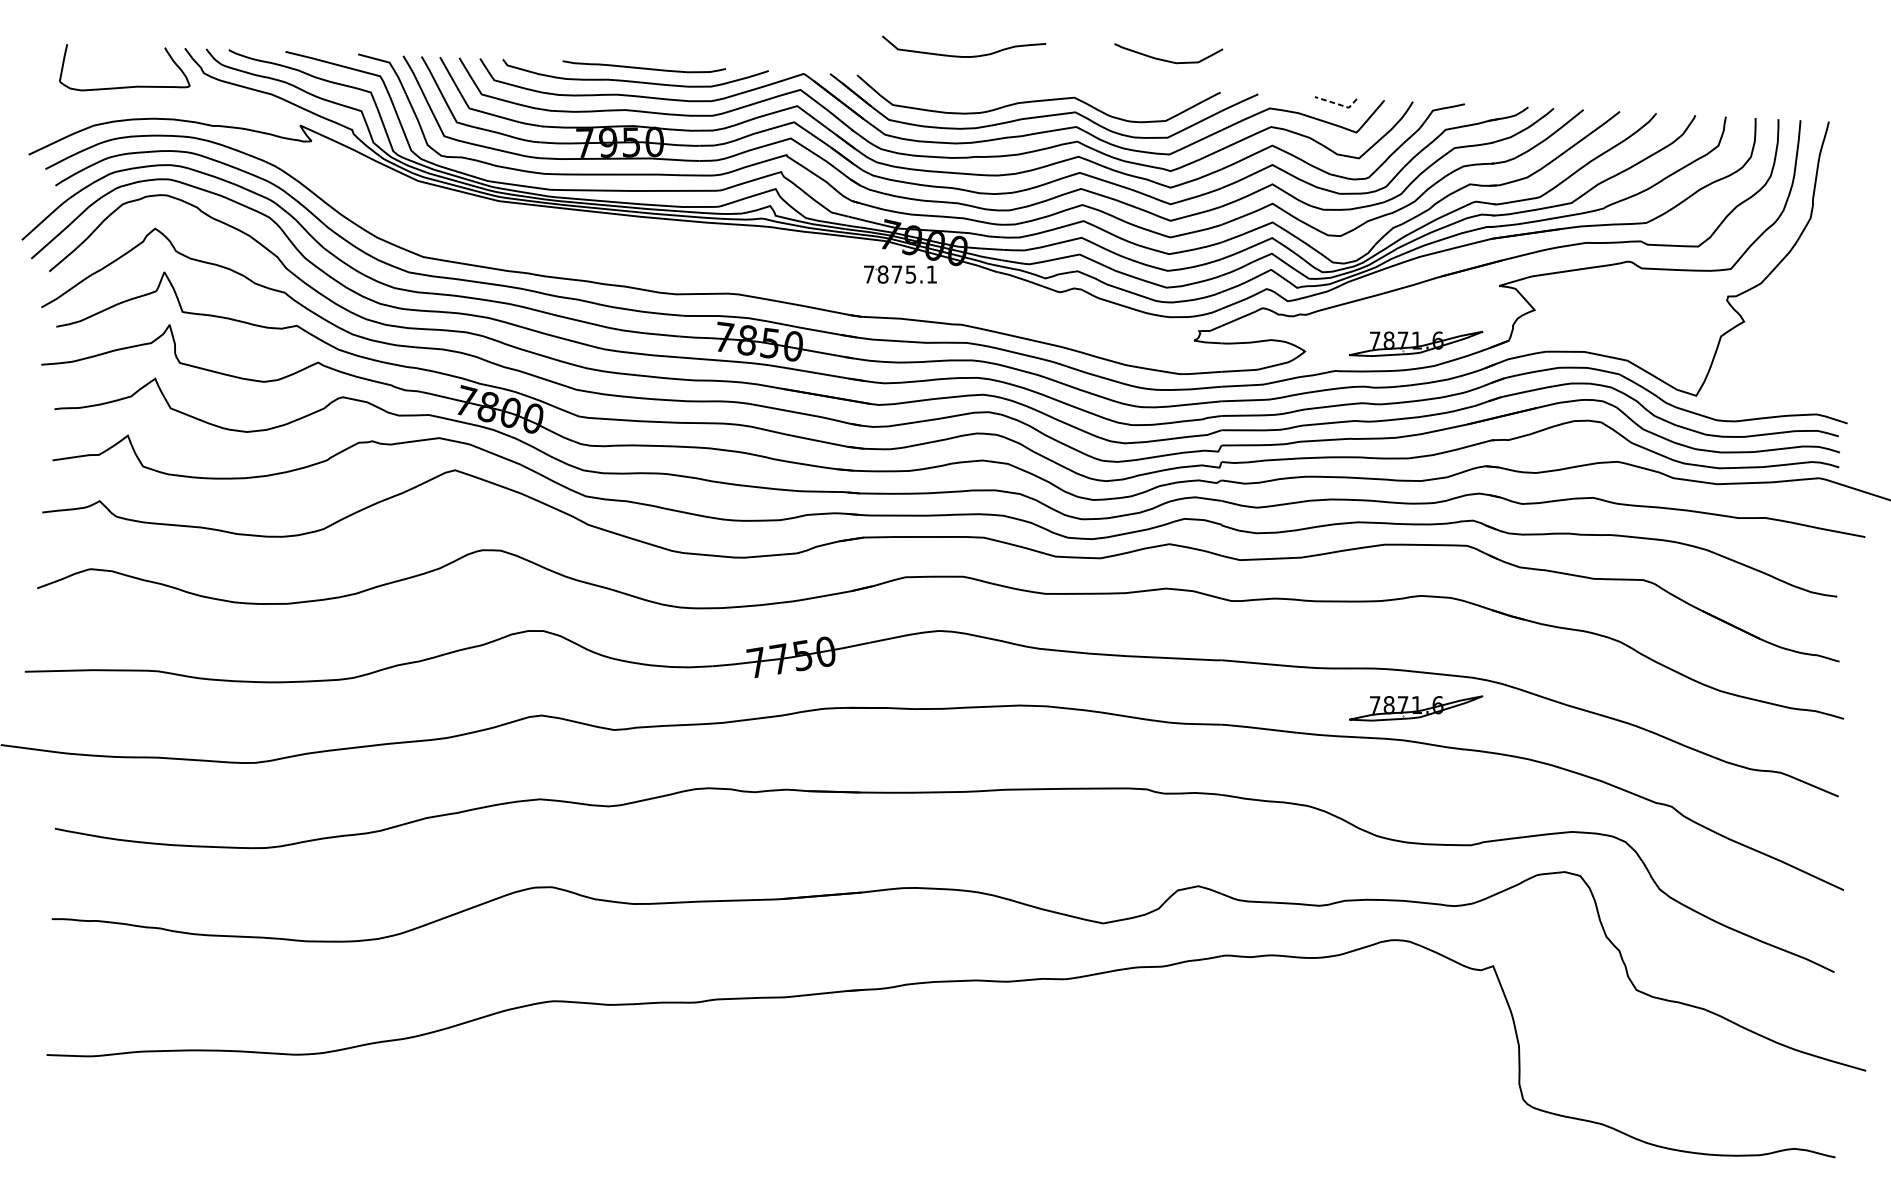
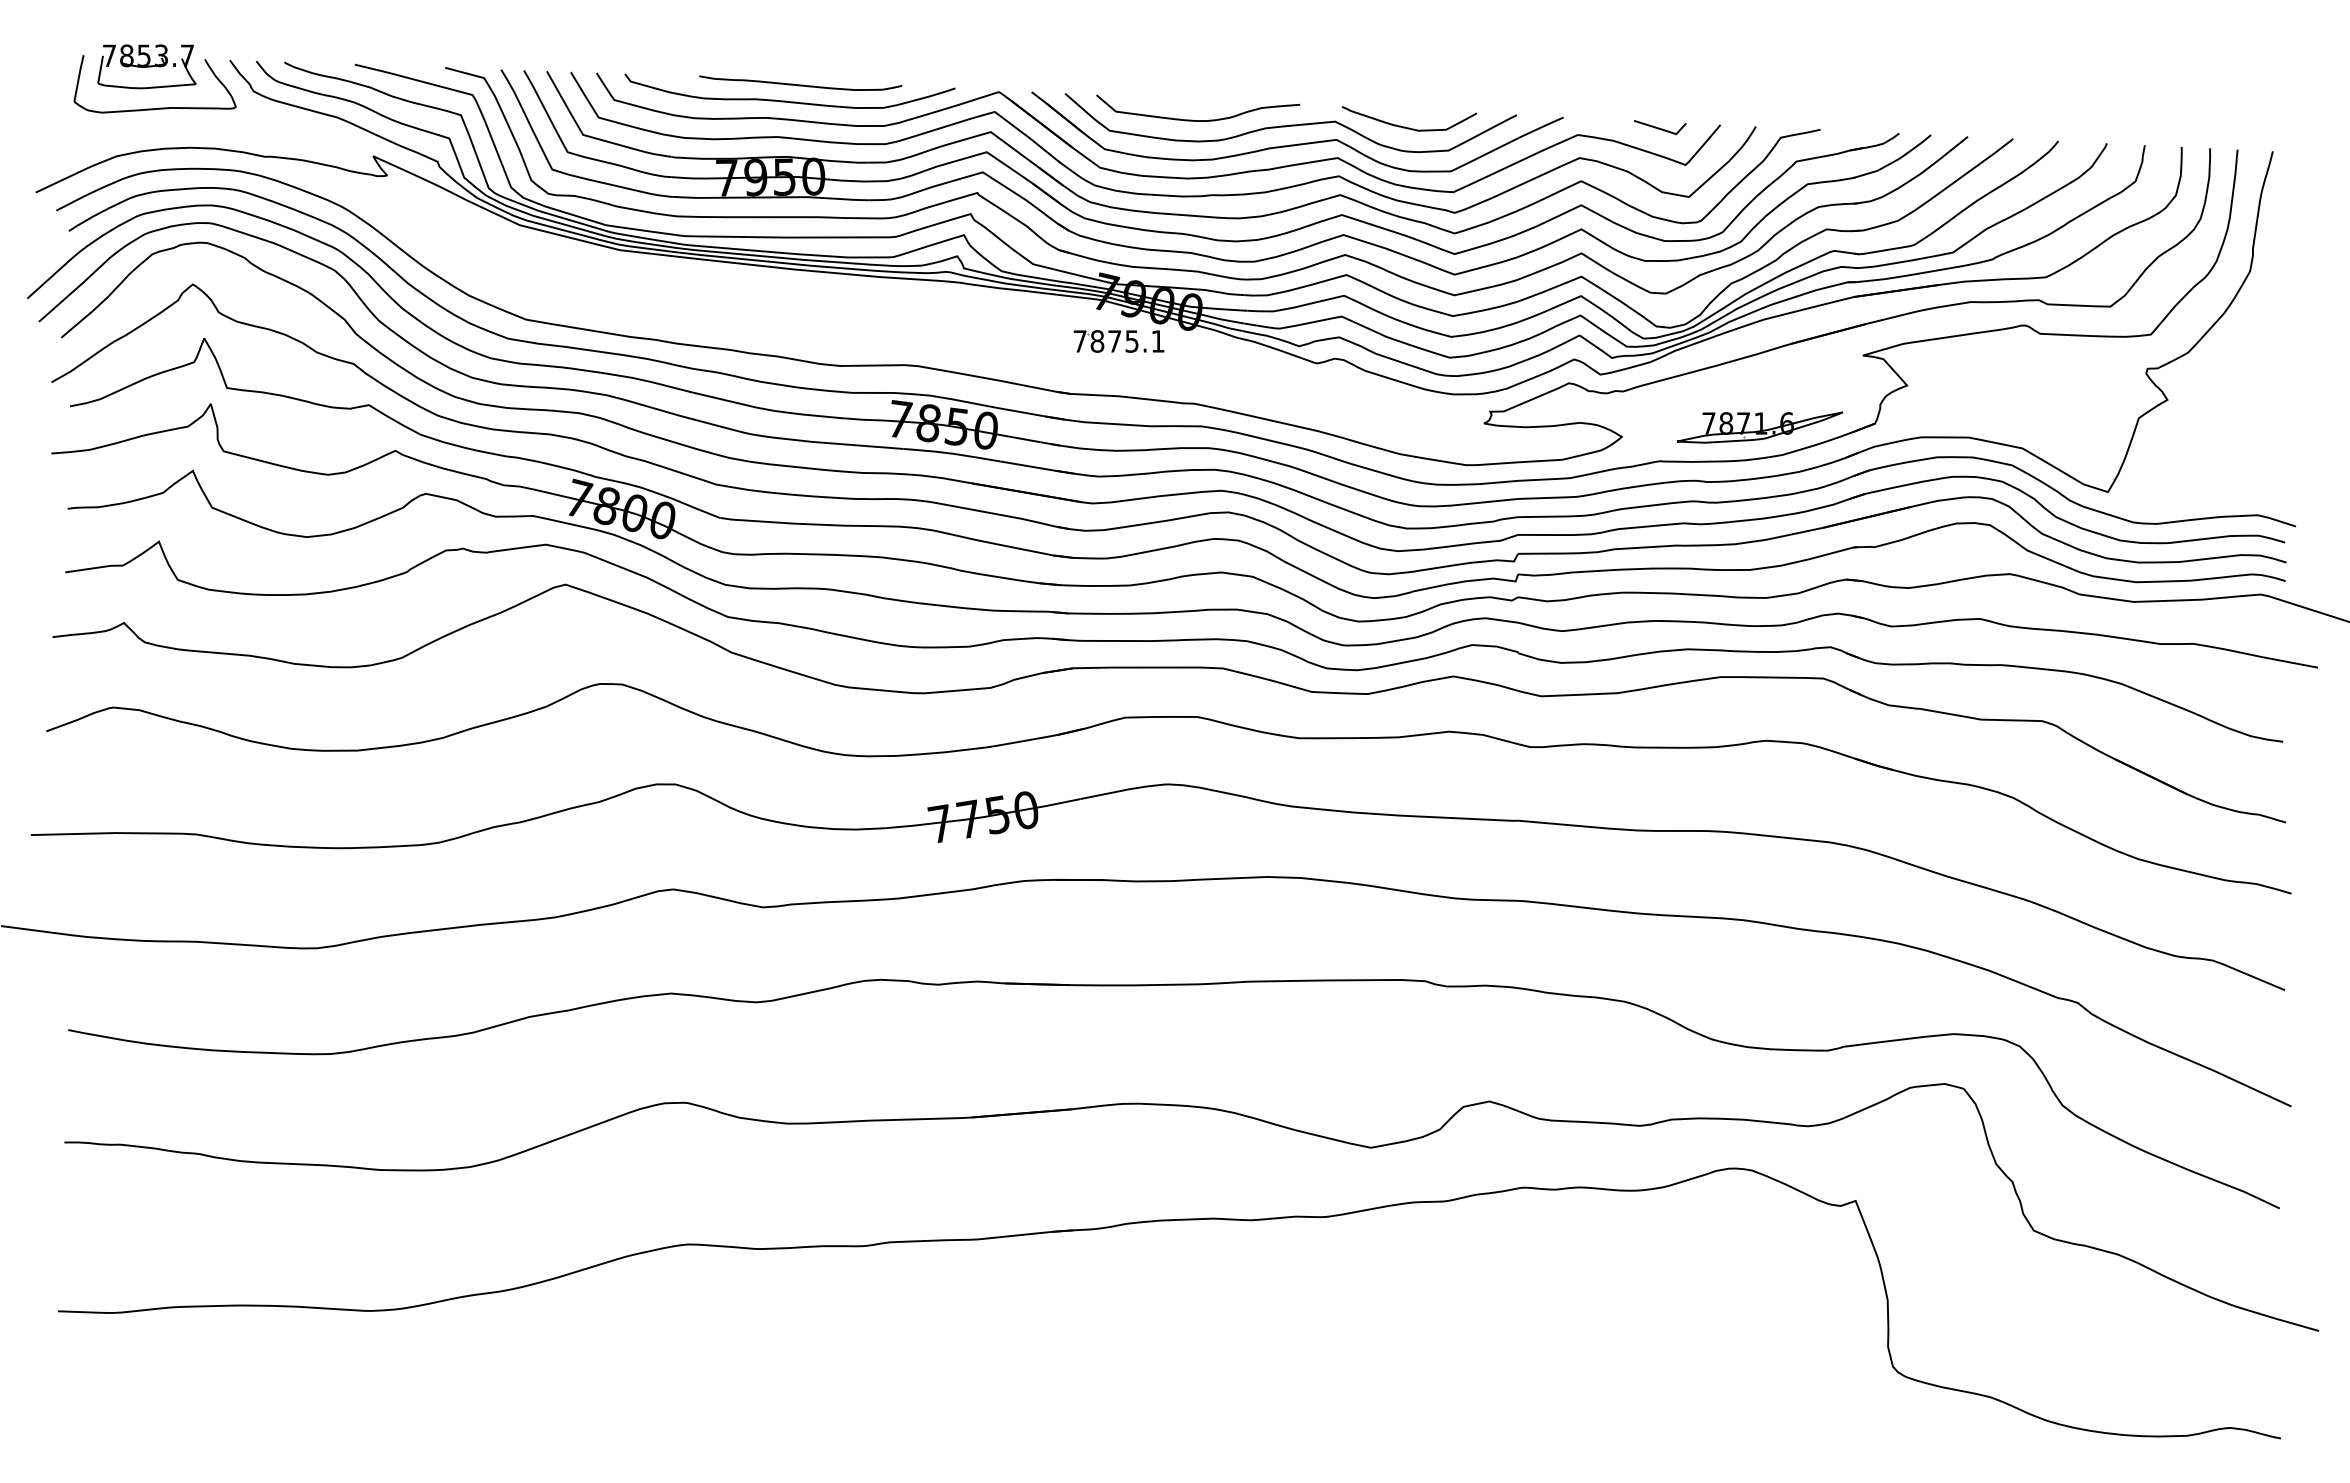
part: (117, 53) -> (146, 66), added
curve: (964, 56) -> (1198, 120), moved
curve: (1165, 59) -> (1405, 126), moved
line: (1338, 104) -> (1663, 129), dashed -> solid
part: (1416, 708) -> (1760, 880), removed

